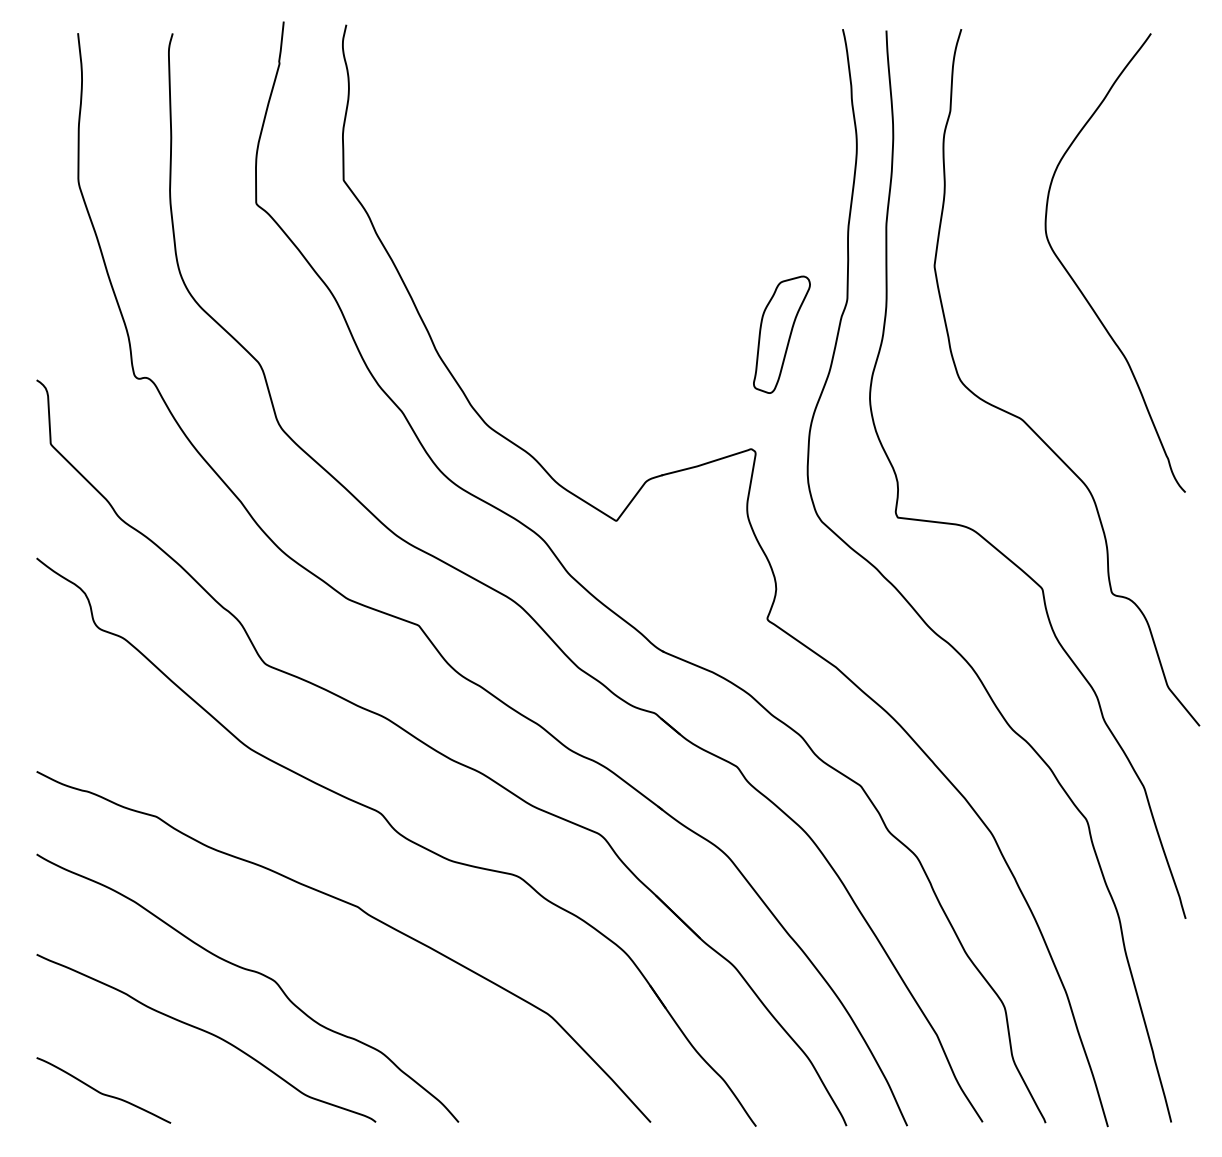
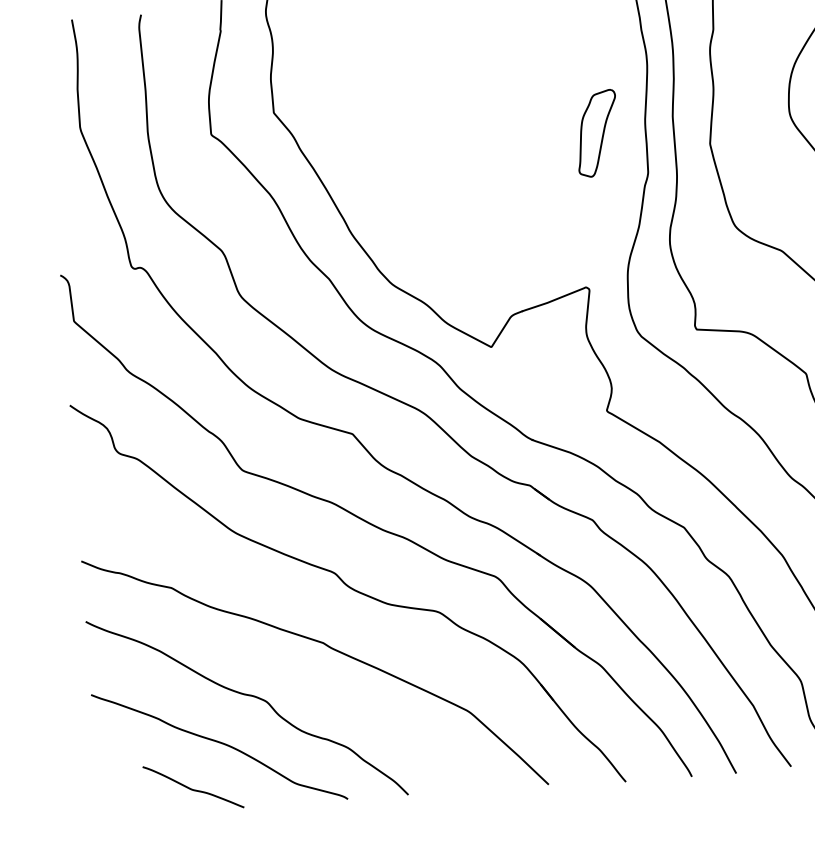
part: (781, 334) -> (596, 133), moved
curve: (101, 1092) -> (191, 788), moved

